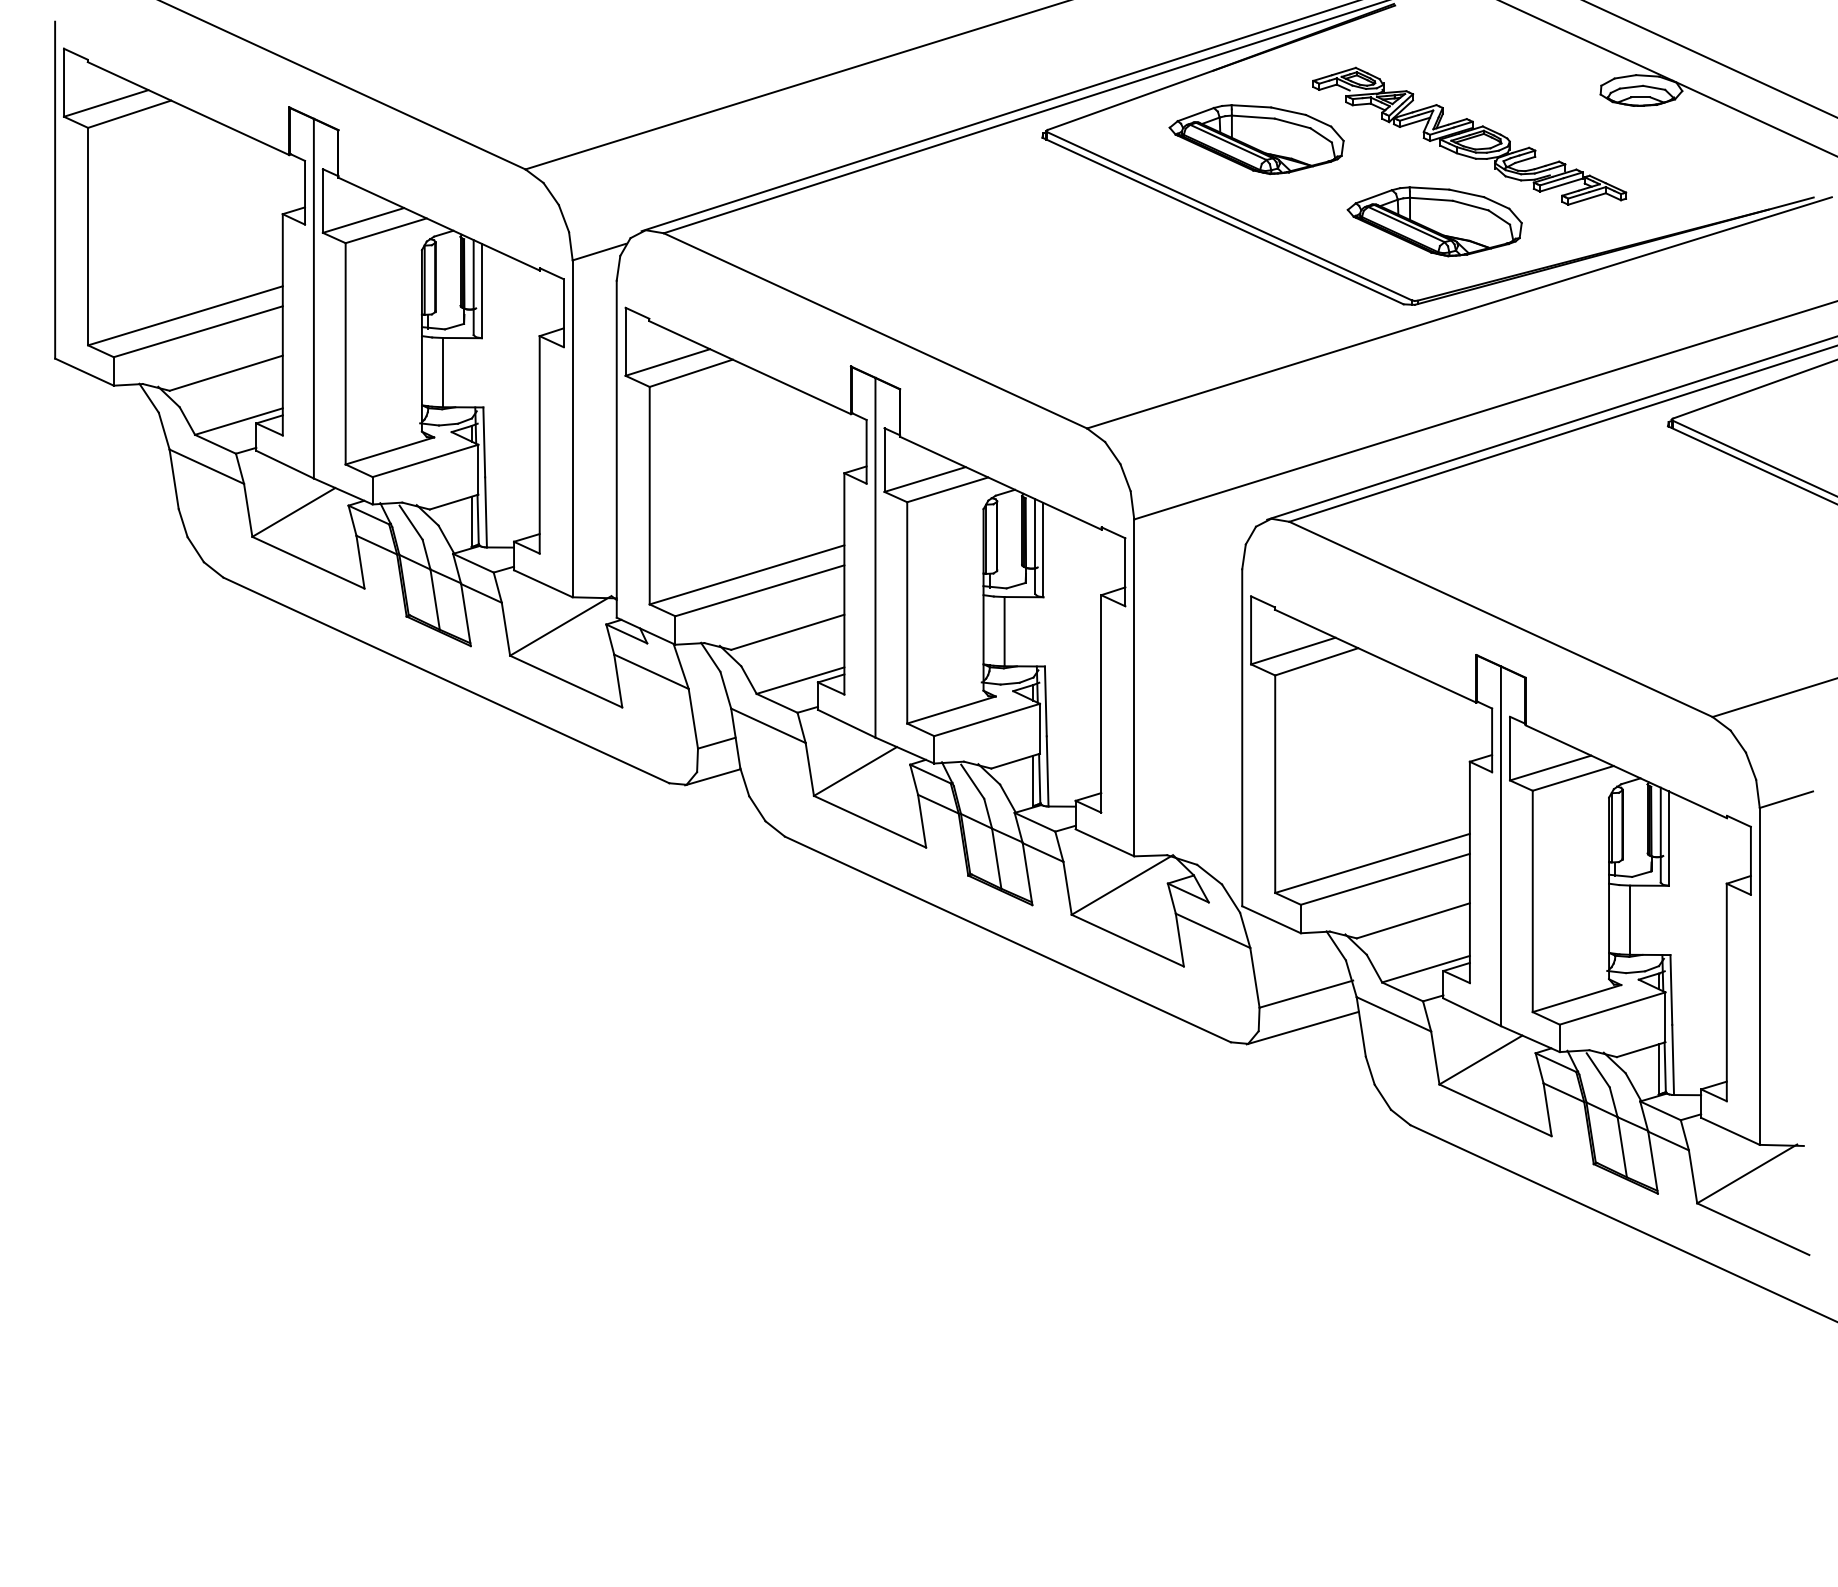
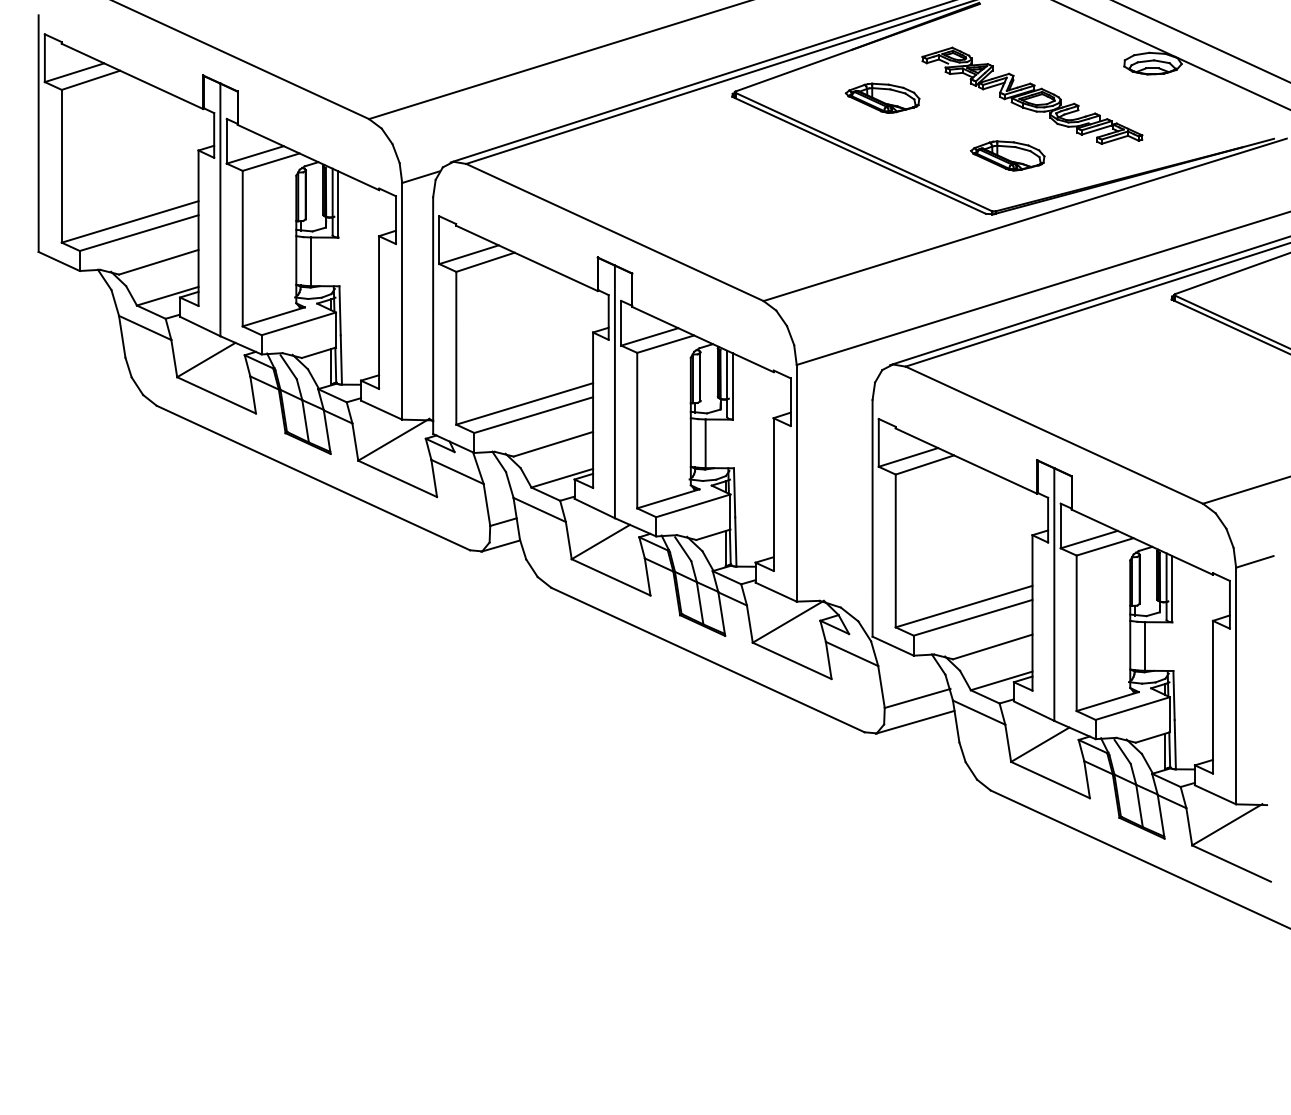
part: (1256, 139) -> (882, 98), size x0.6
part: (1434, 221) -> (1007, 155), size x0.6

